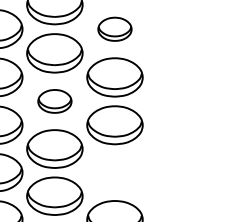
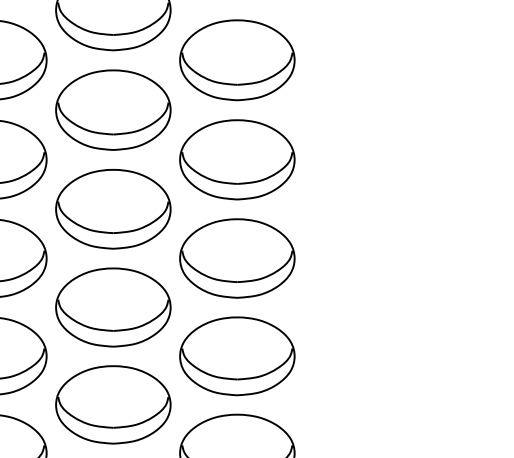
part: (114, 29) -> (236, 60), size x1.67
part: (54, 101) -> (112, 209), size x1.67
part: (114, 172) -> (236, 355), added

